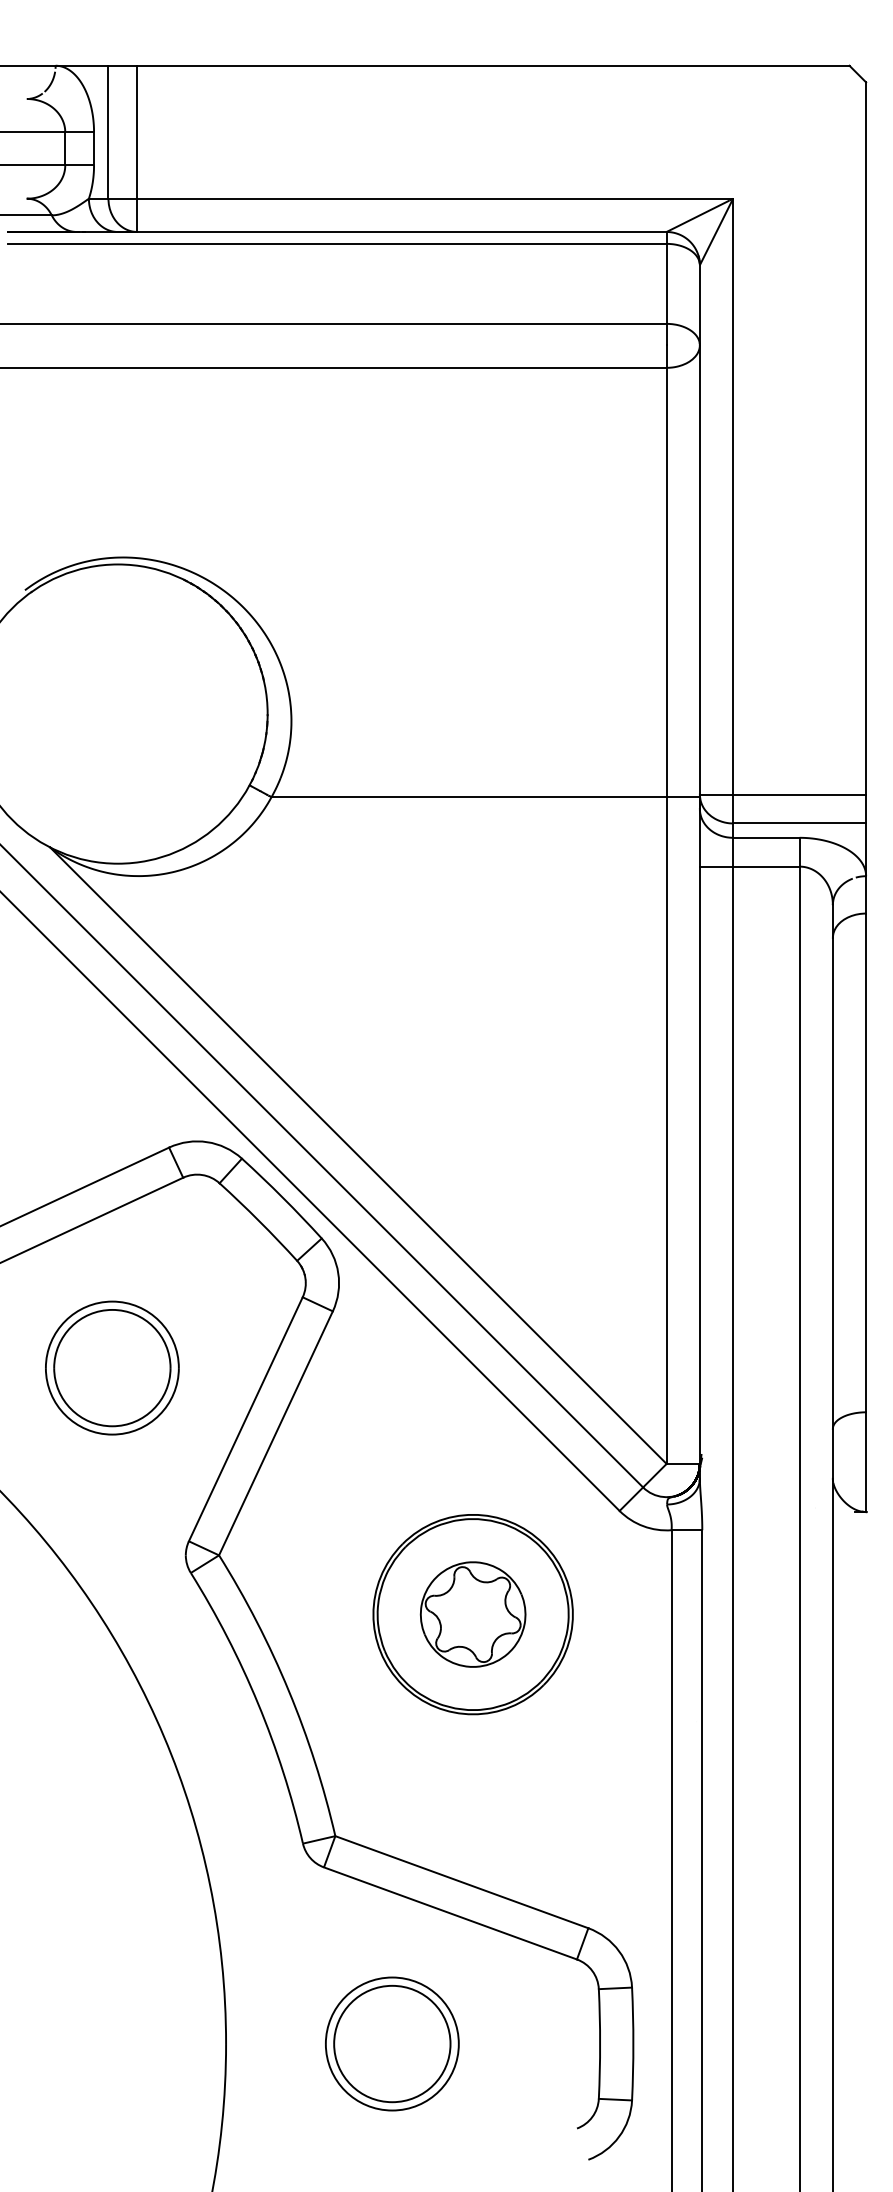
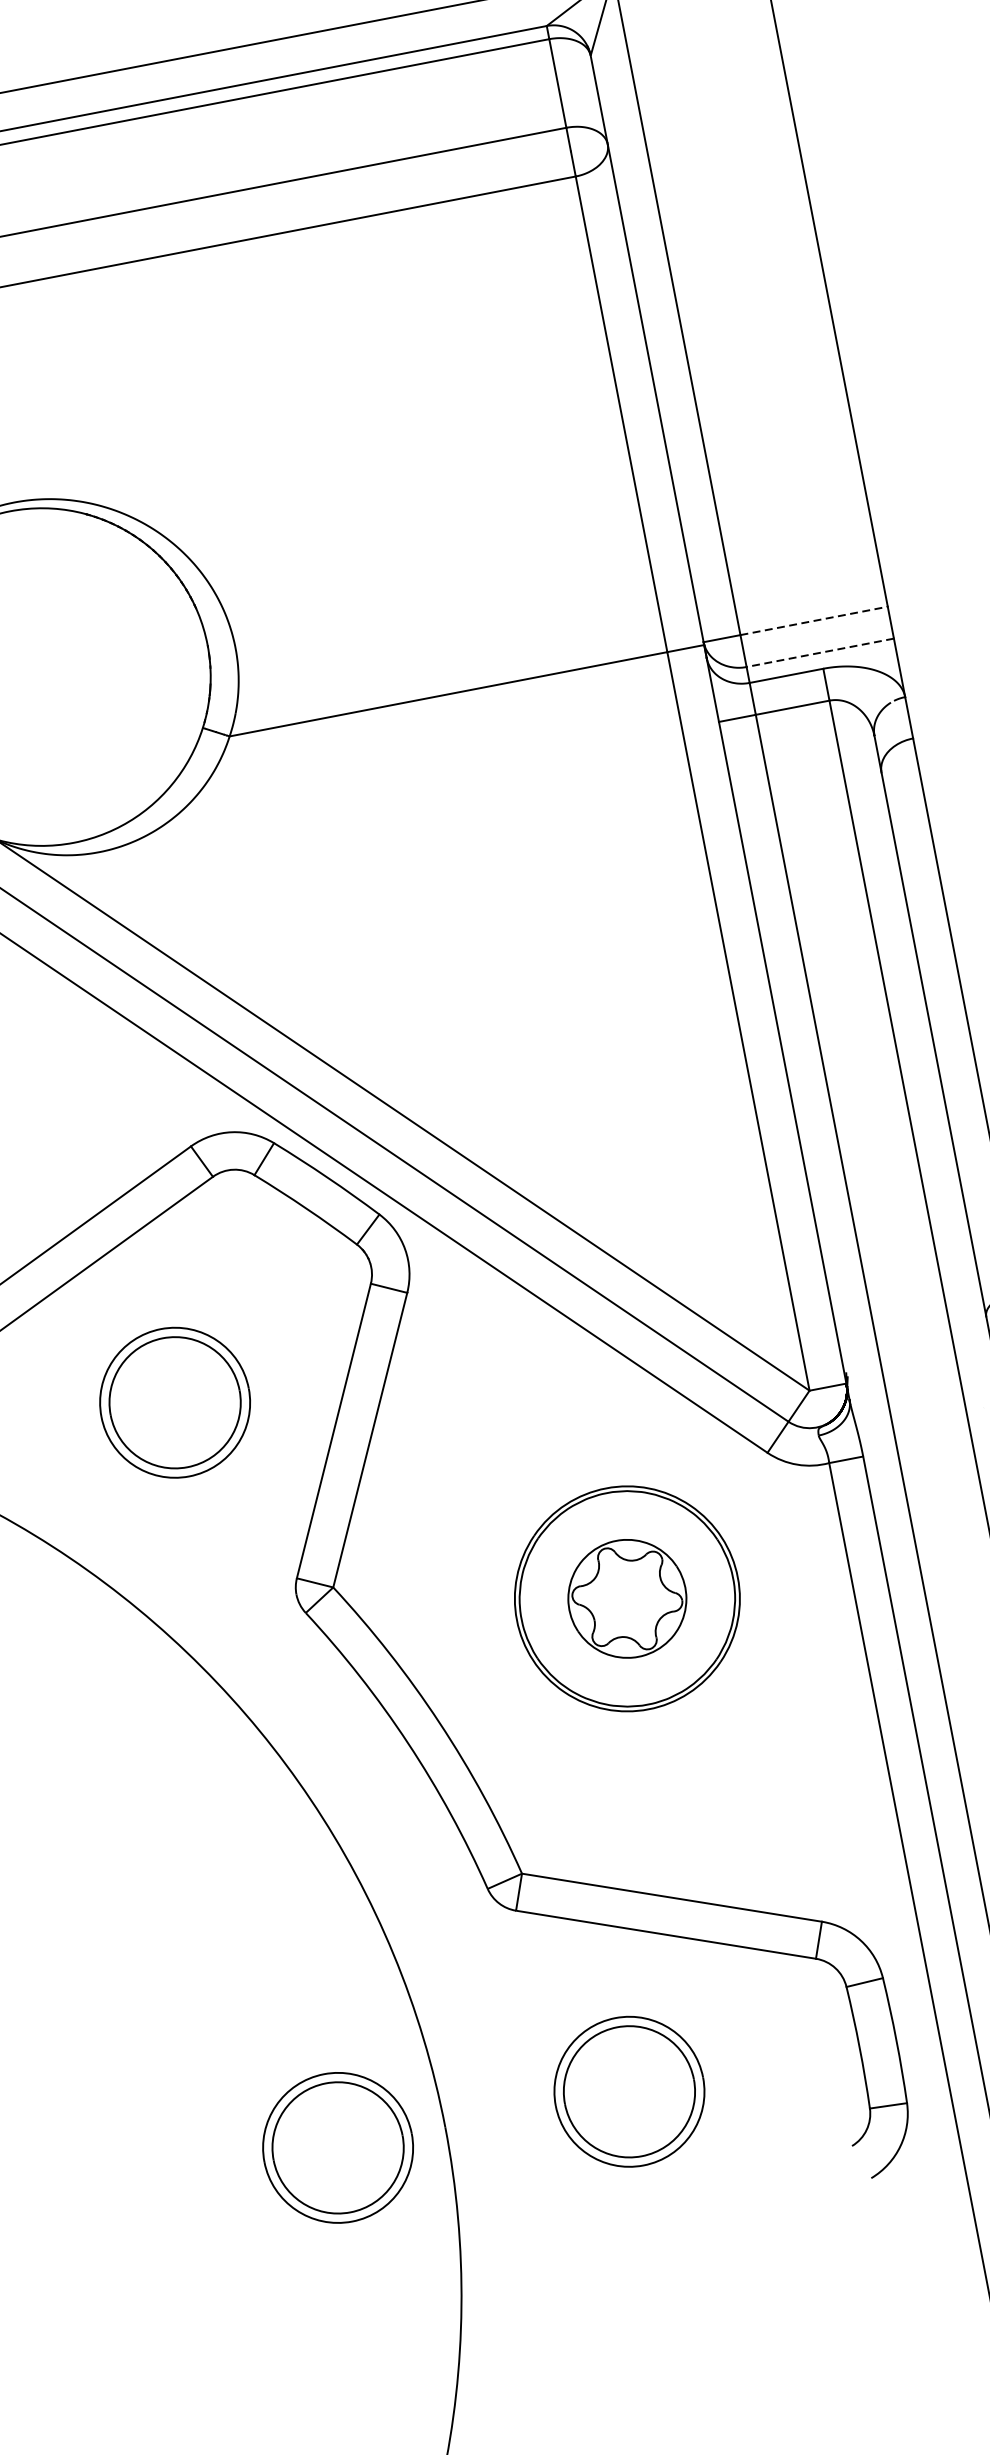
line: (800, 794) -> (815, 620), solid -> dashed
line: (799, 823) -> (820, 652), solid -> dashed
part: (129, 2043) -> (338, 2147), added

